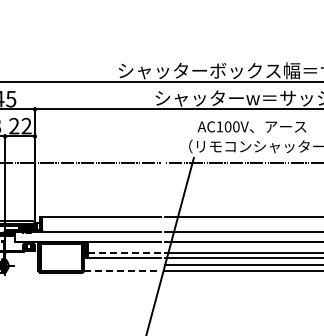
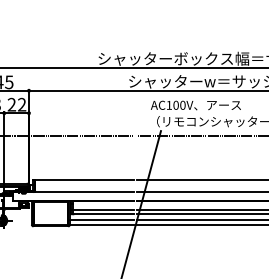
text: (251, 126) -> (195, 105), moved
line: (124, 253) -> (103, 210), dashed -> solid
line: (122, 265) -> (101, 220), added
line: (122, 271) -> (101, 225), dashed -> solid

